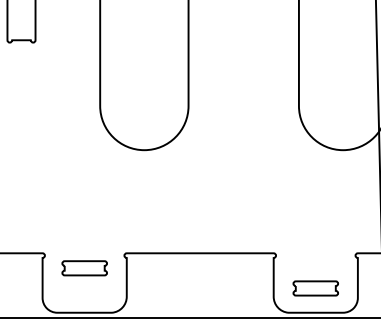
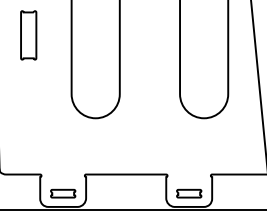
part: (85, 267) -> (63, 193), moved

